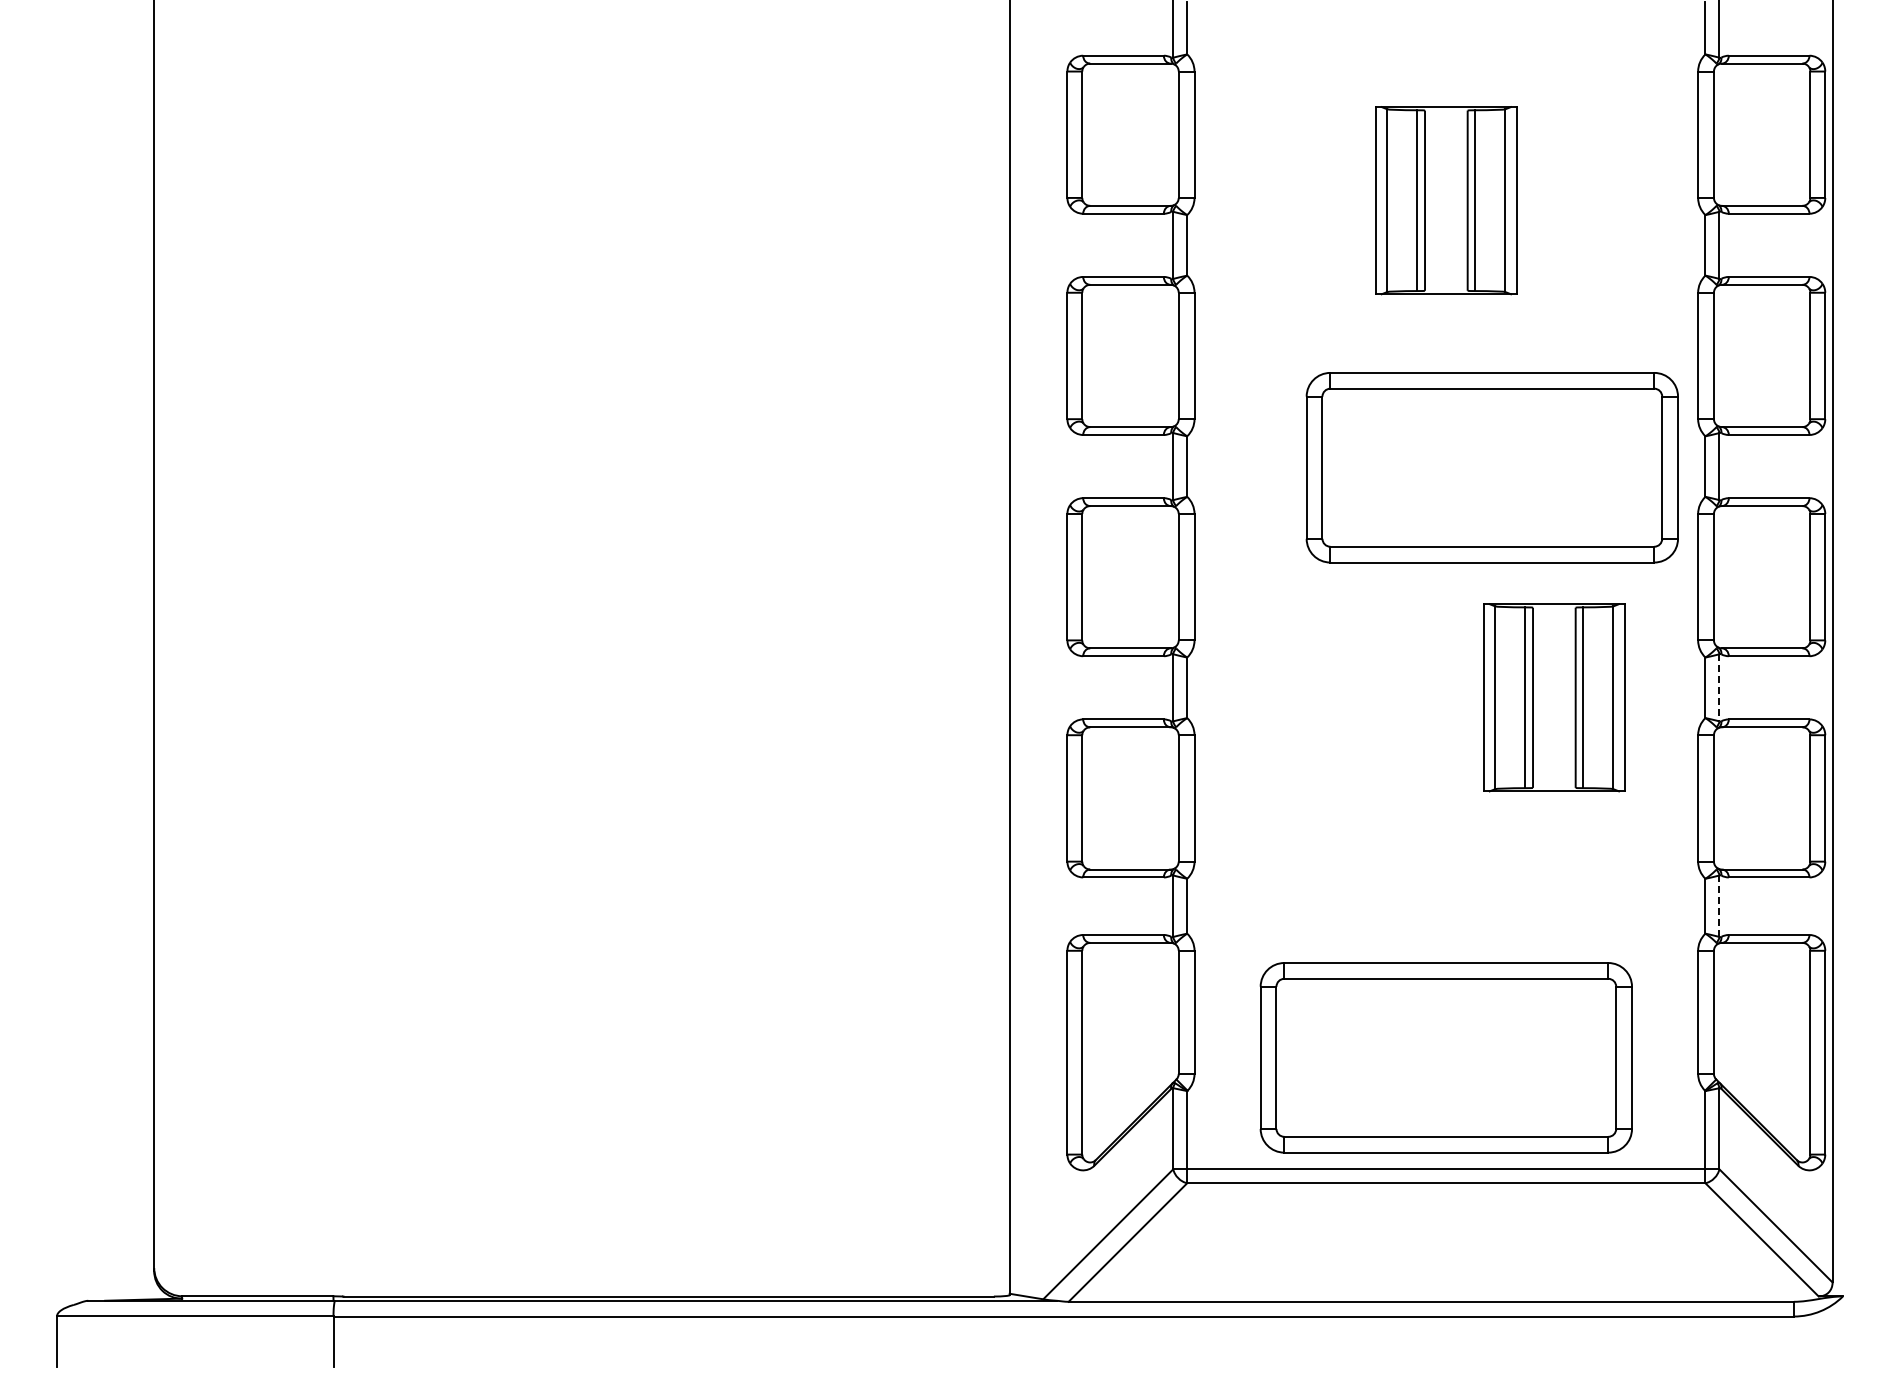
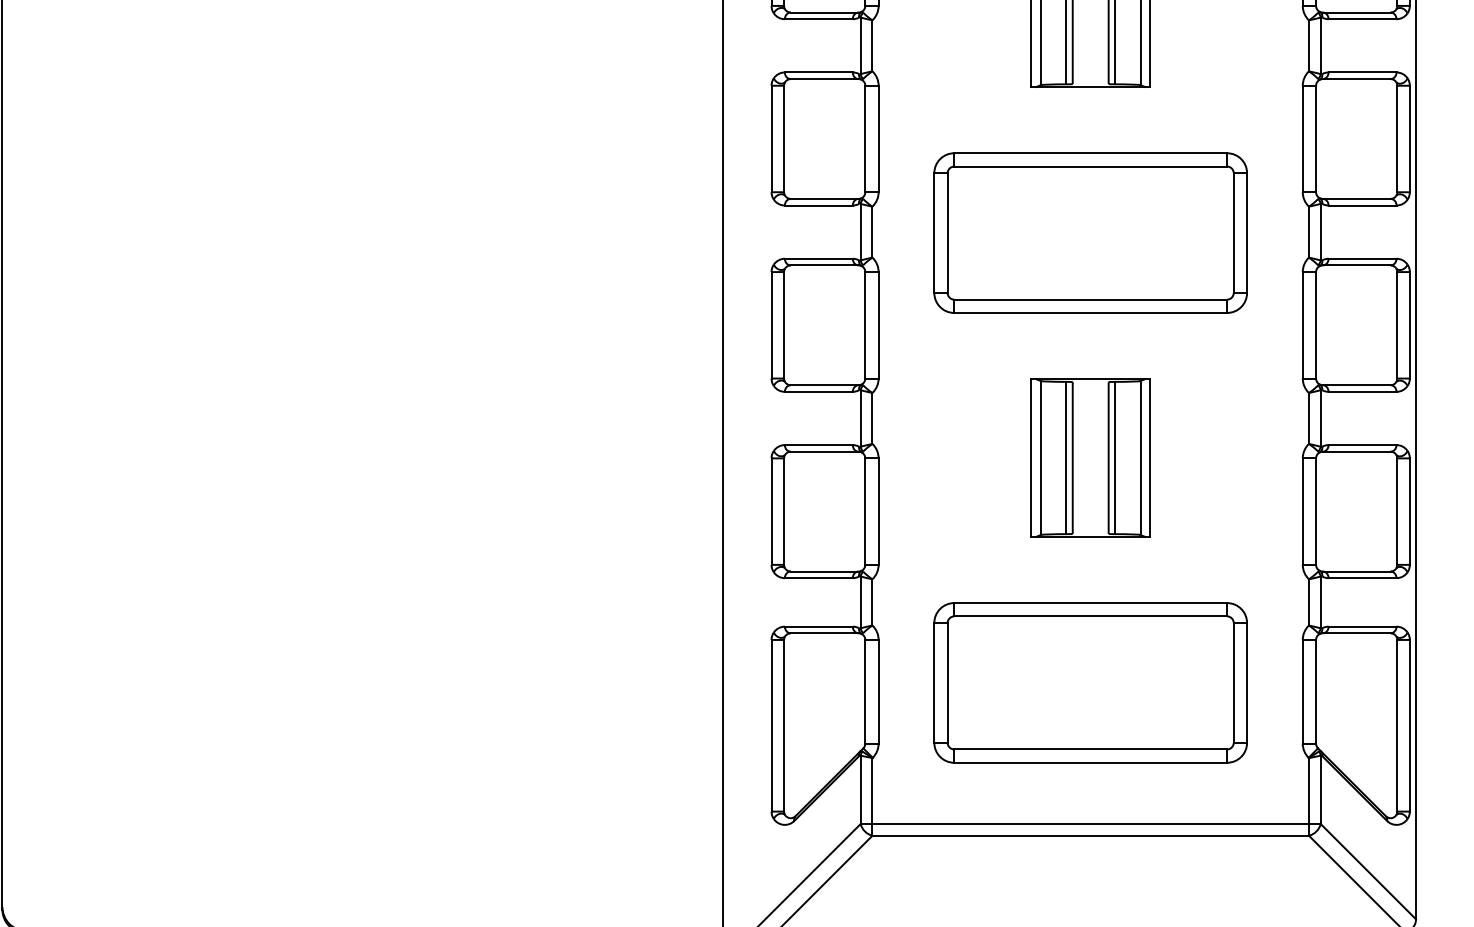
part: (1491, 467) -> (1089, 232), moved
line: (1719, 687) -> (1320, 418), dashed -> solid
part: (1554, 697) -> (1090, 457), moved
line: (1719, 906) -> (1320, 602), dashed -> solid
part: (1445, 1057) -> (1089, 682), moved

